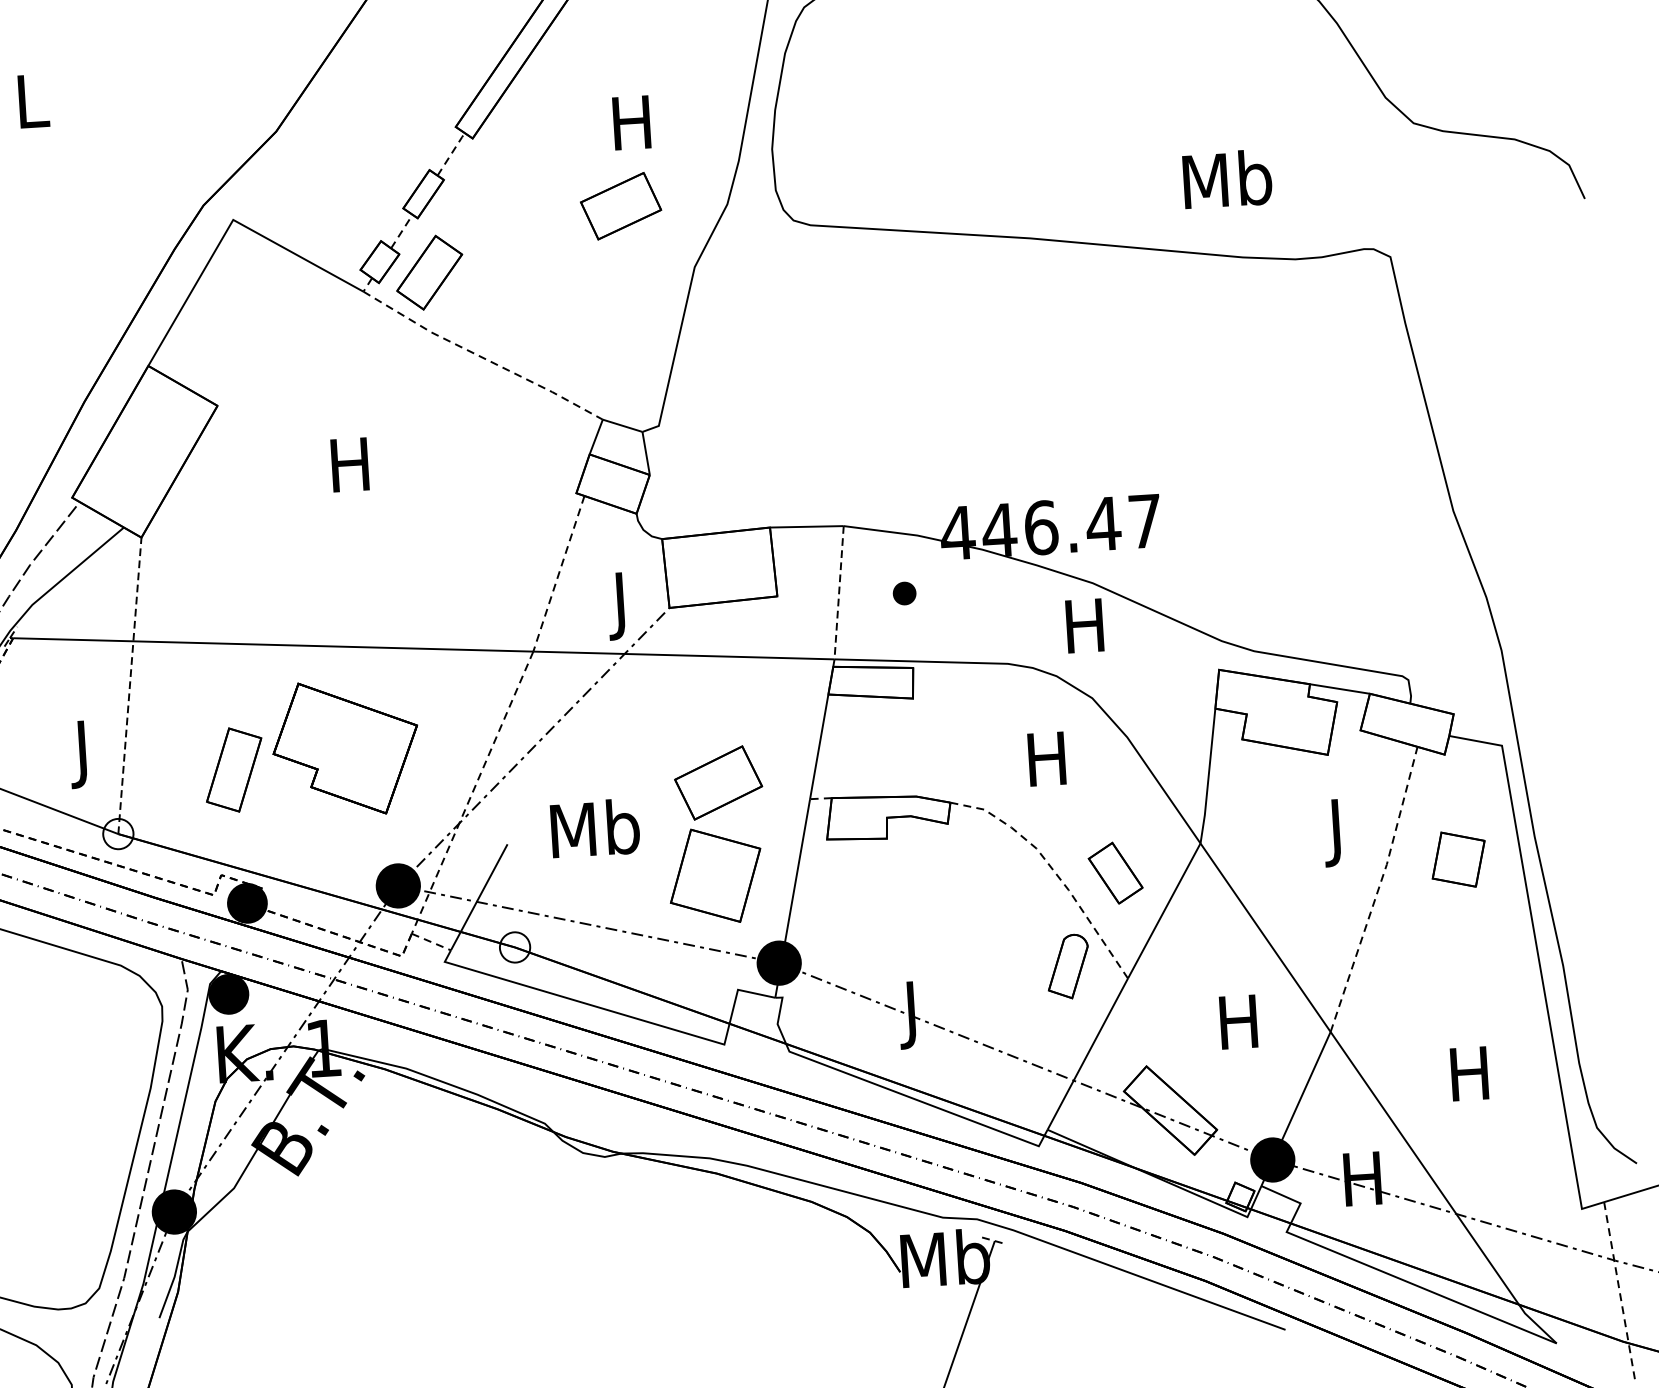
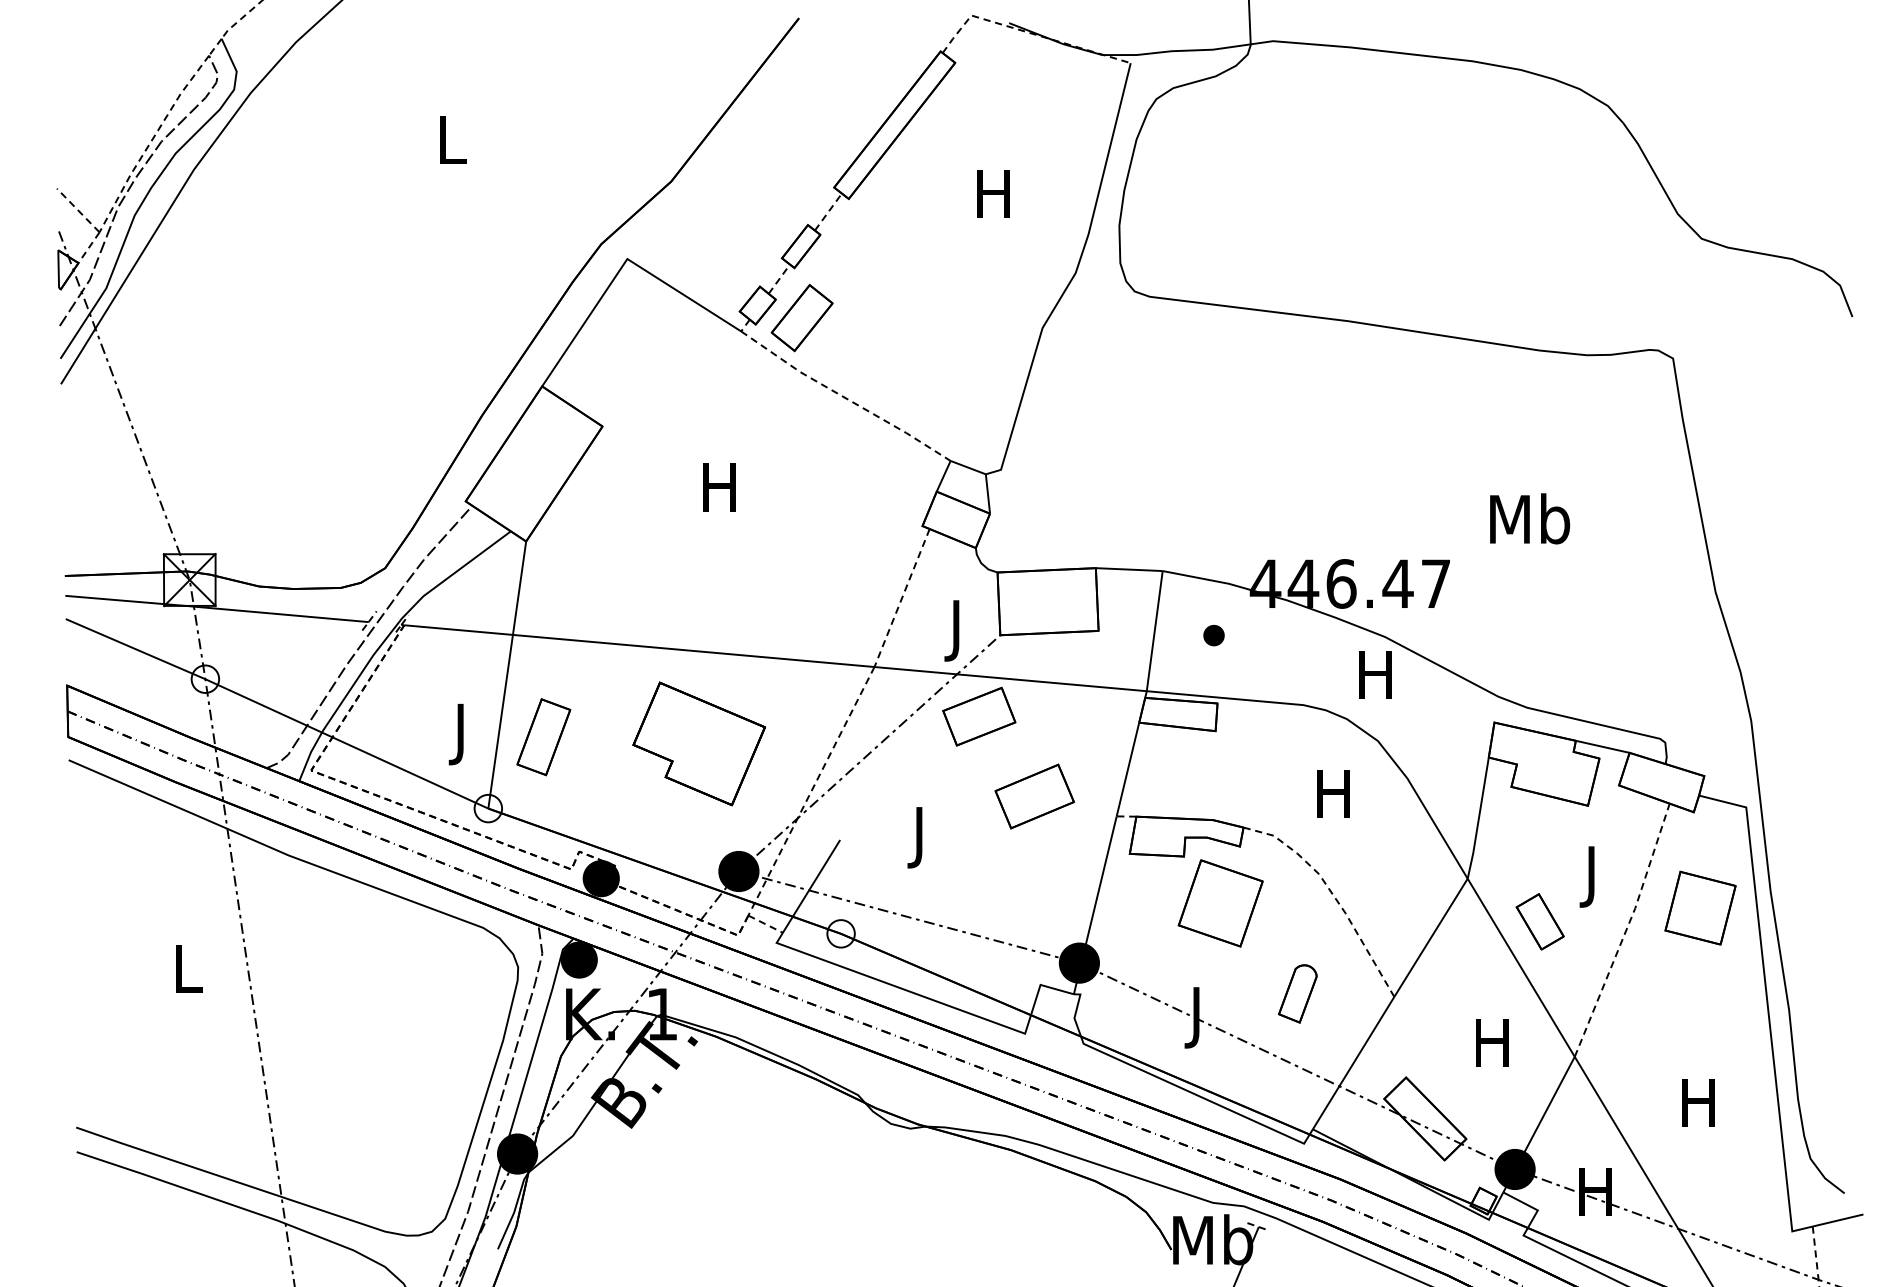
text: (1228, 178) -> (1530, 518), moved
part: (621, 205) -> (979, 716), moved
line: (838, 593) -> (1154, 631), dashed -> solid
line: (130, 686) -> (507, 675), dashed -> solid
part: (233, 770) -> (543, 737), moved
text: (595, 834) -> (920, 836), Mb -> J
part: (1458, 858) -> (1700, 907), size x1.43
part: (1114, 872) -> (1539, 921), moved
part: (715, 875) -> (1220, 903), moved
part: (1067, 966) -> (1297, 993), moved

